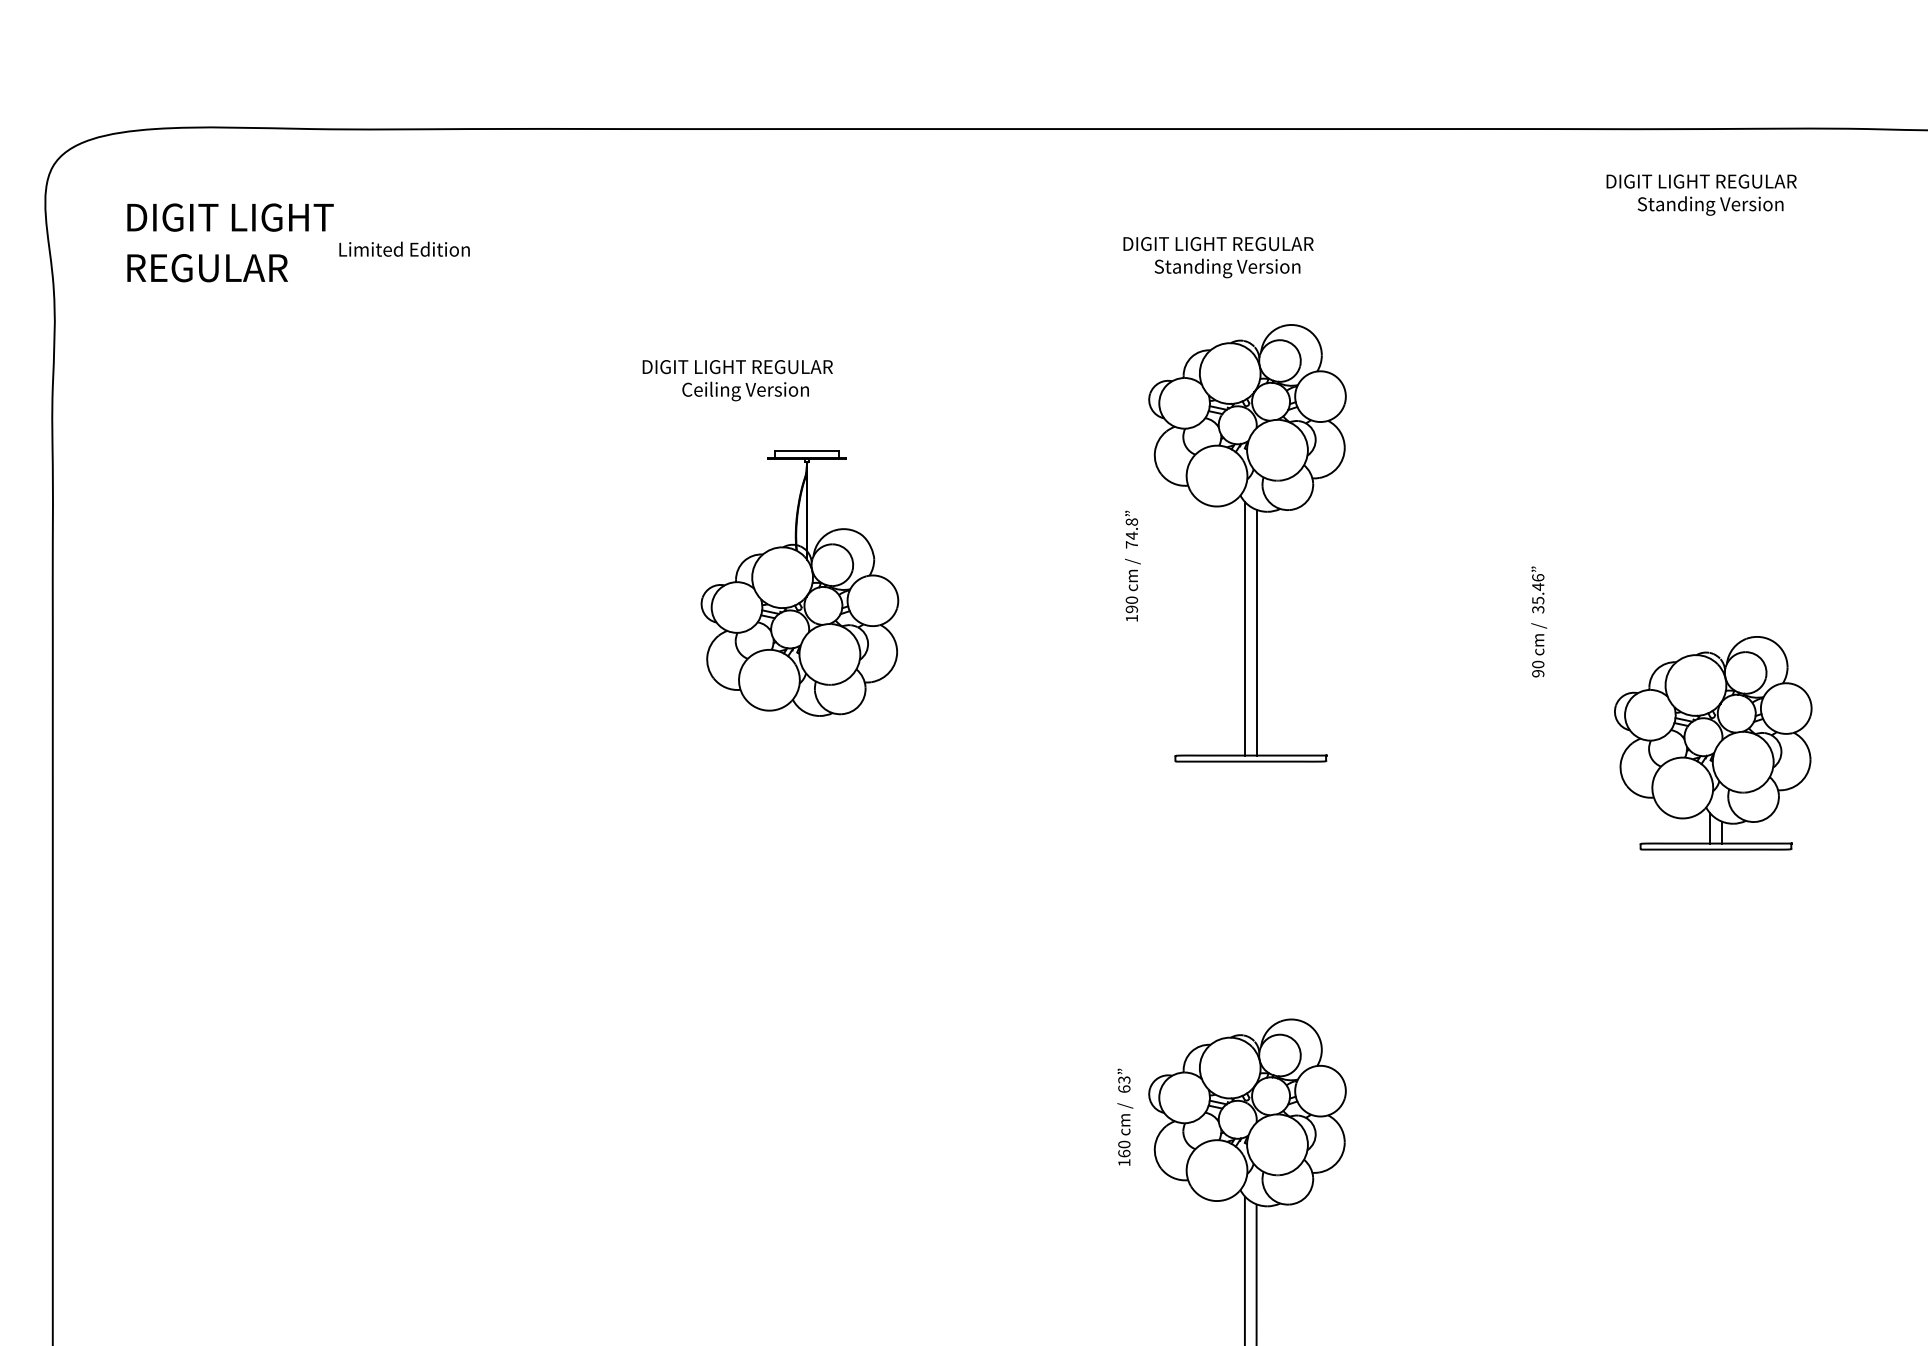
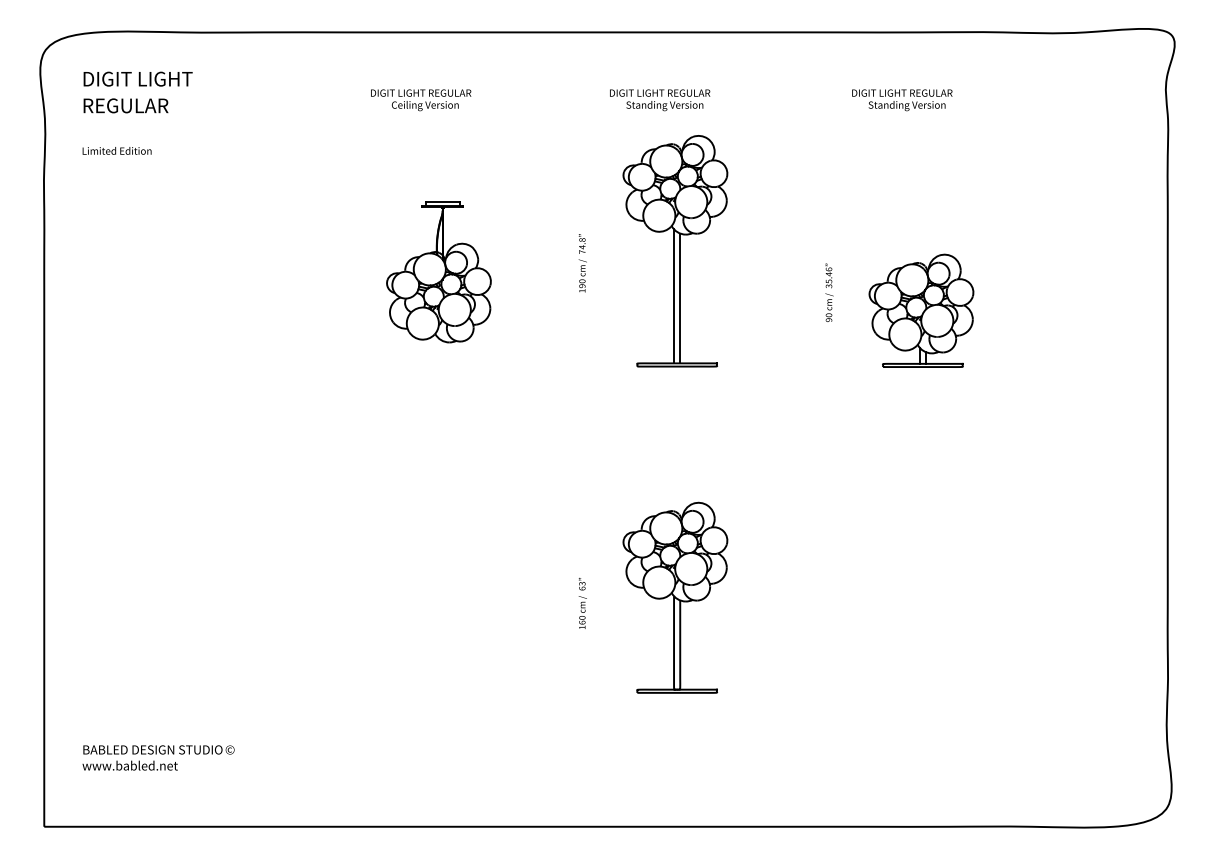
text: (1701, 195) -> (902, 100), moved
text: (403, 248) -> (116, 150), moved
text: (738, 381) -> (421, 100), moved
text: (1132, 566) -> (582, 263), moved
part: (1713, 742) -> (921, 310), moved
text: (1124, 1115) -> (582, 602), moved

